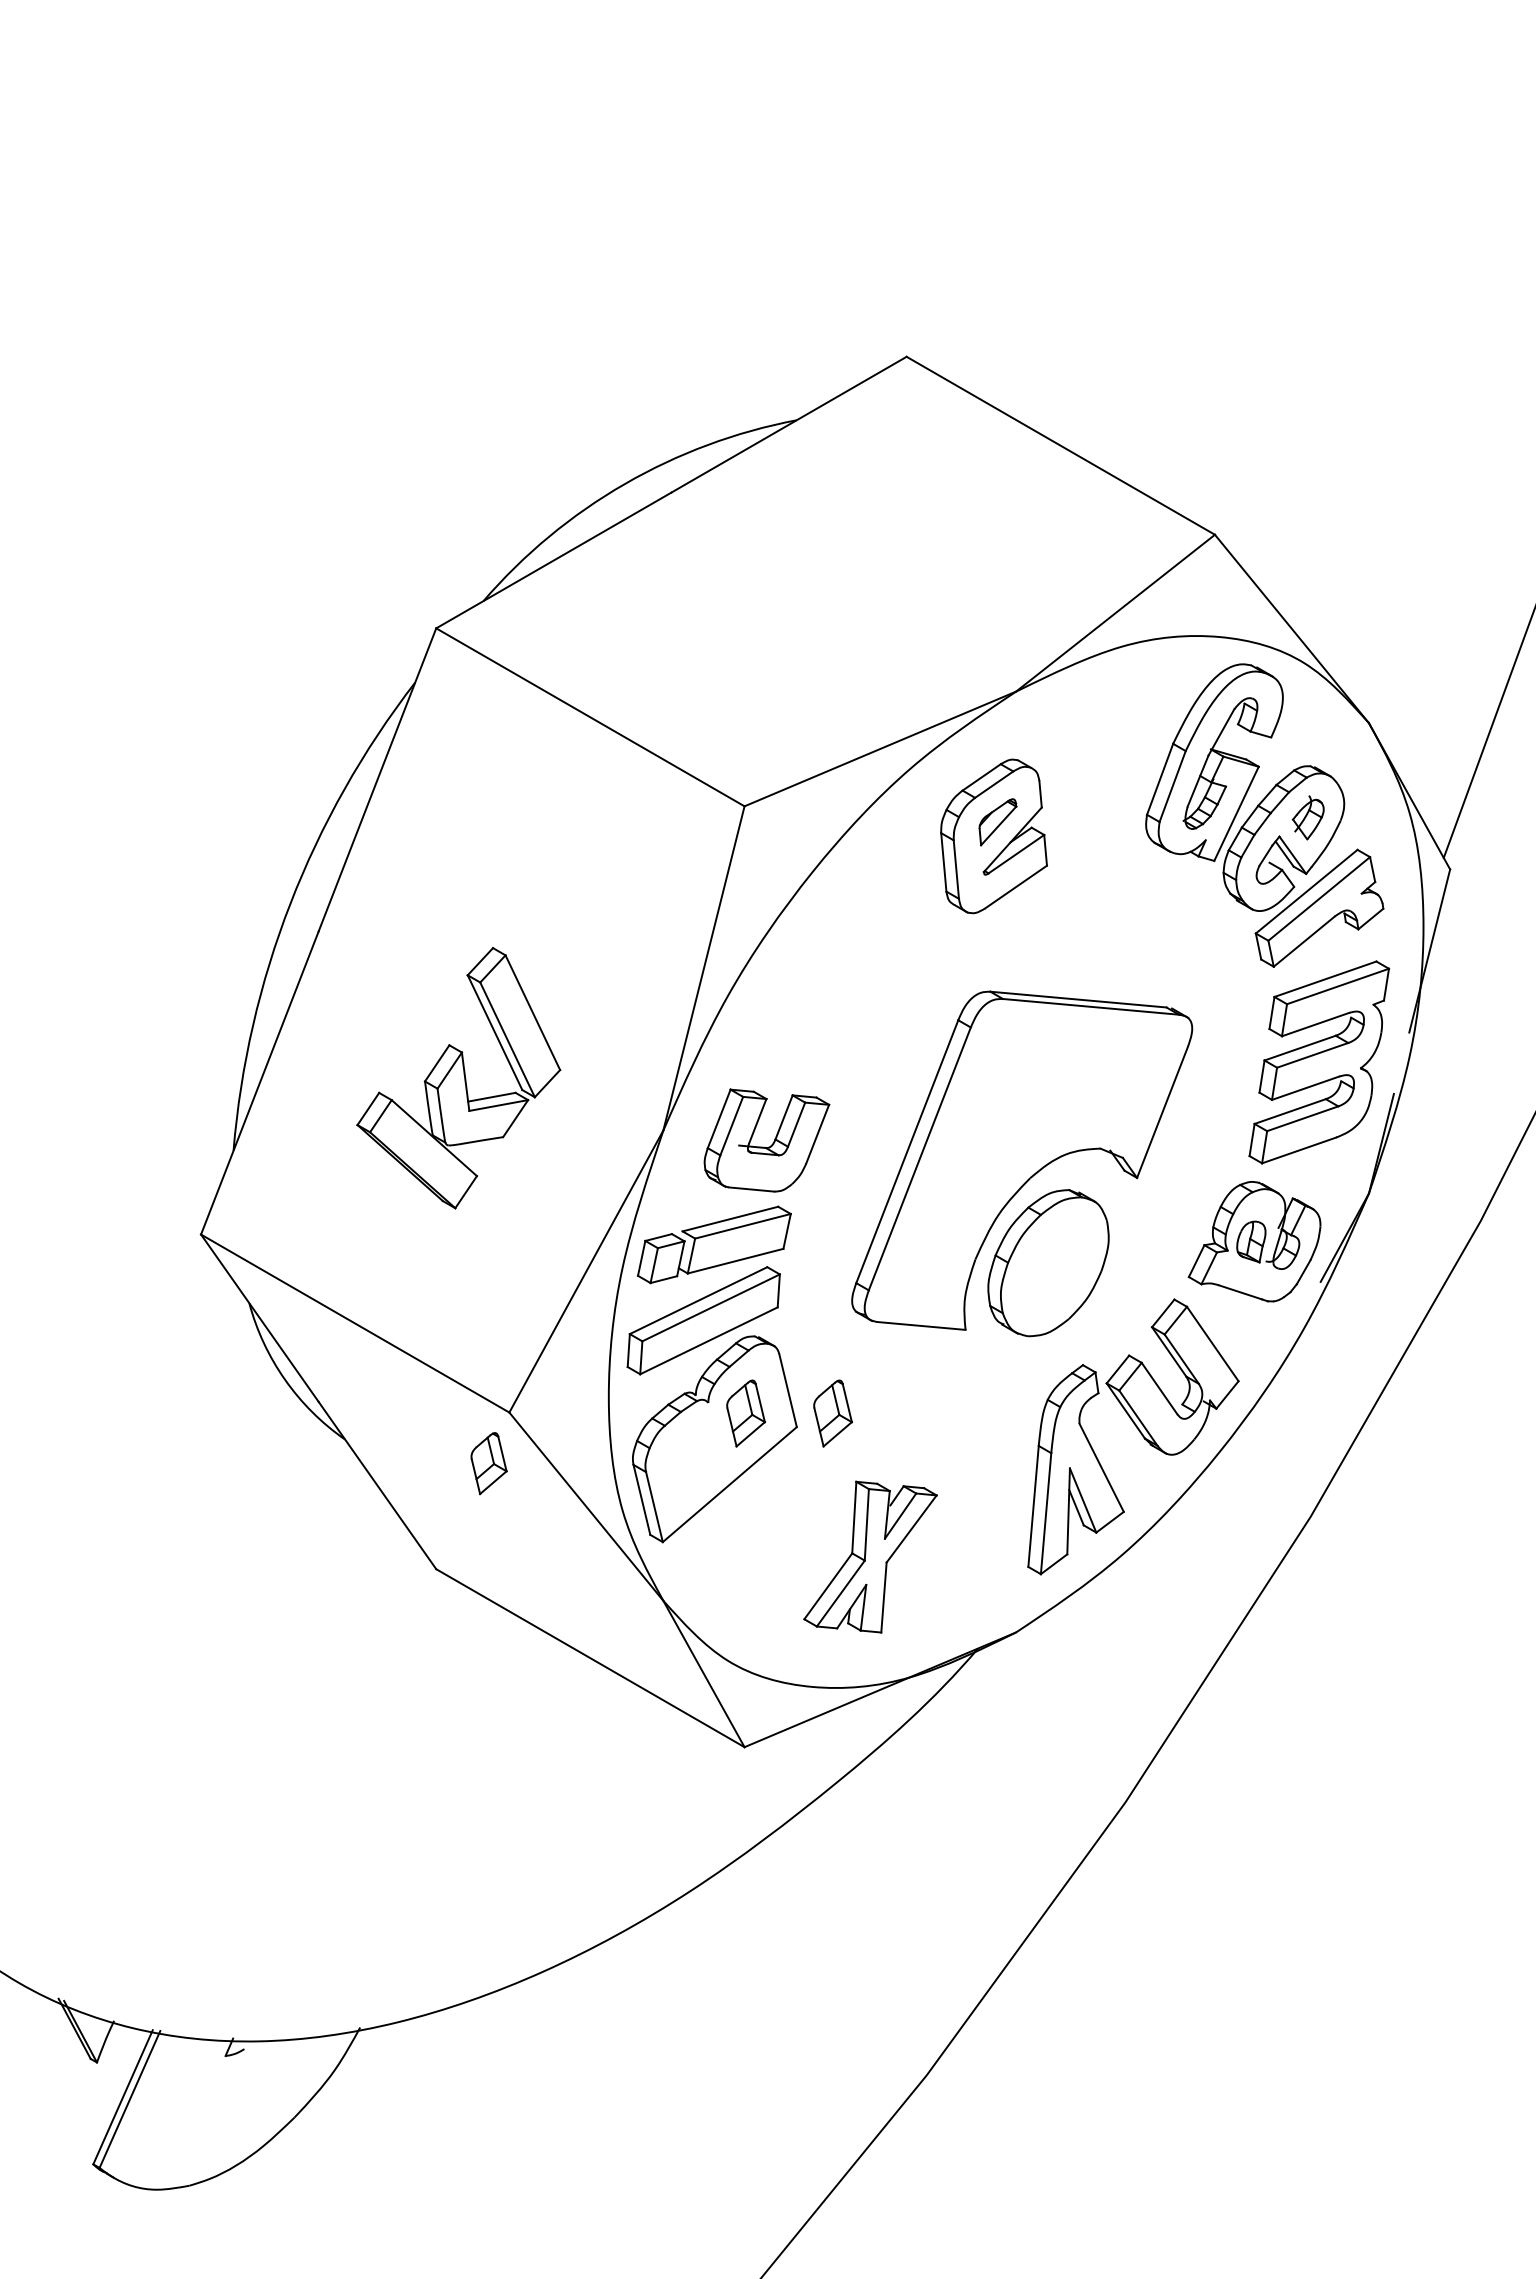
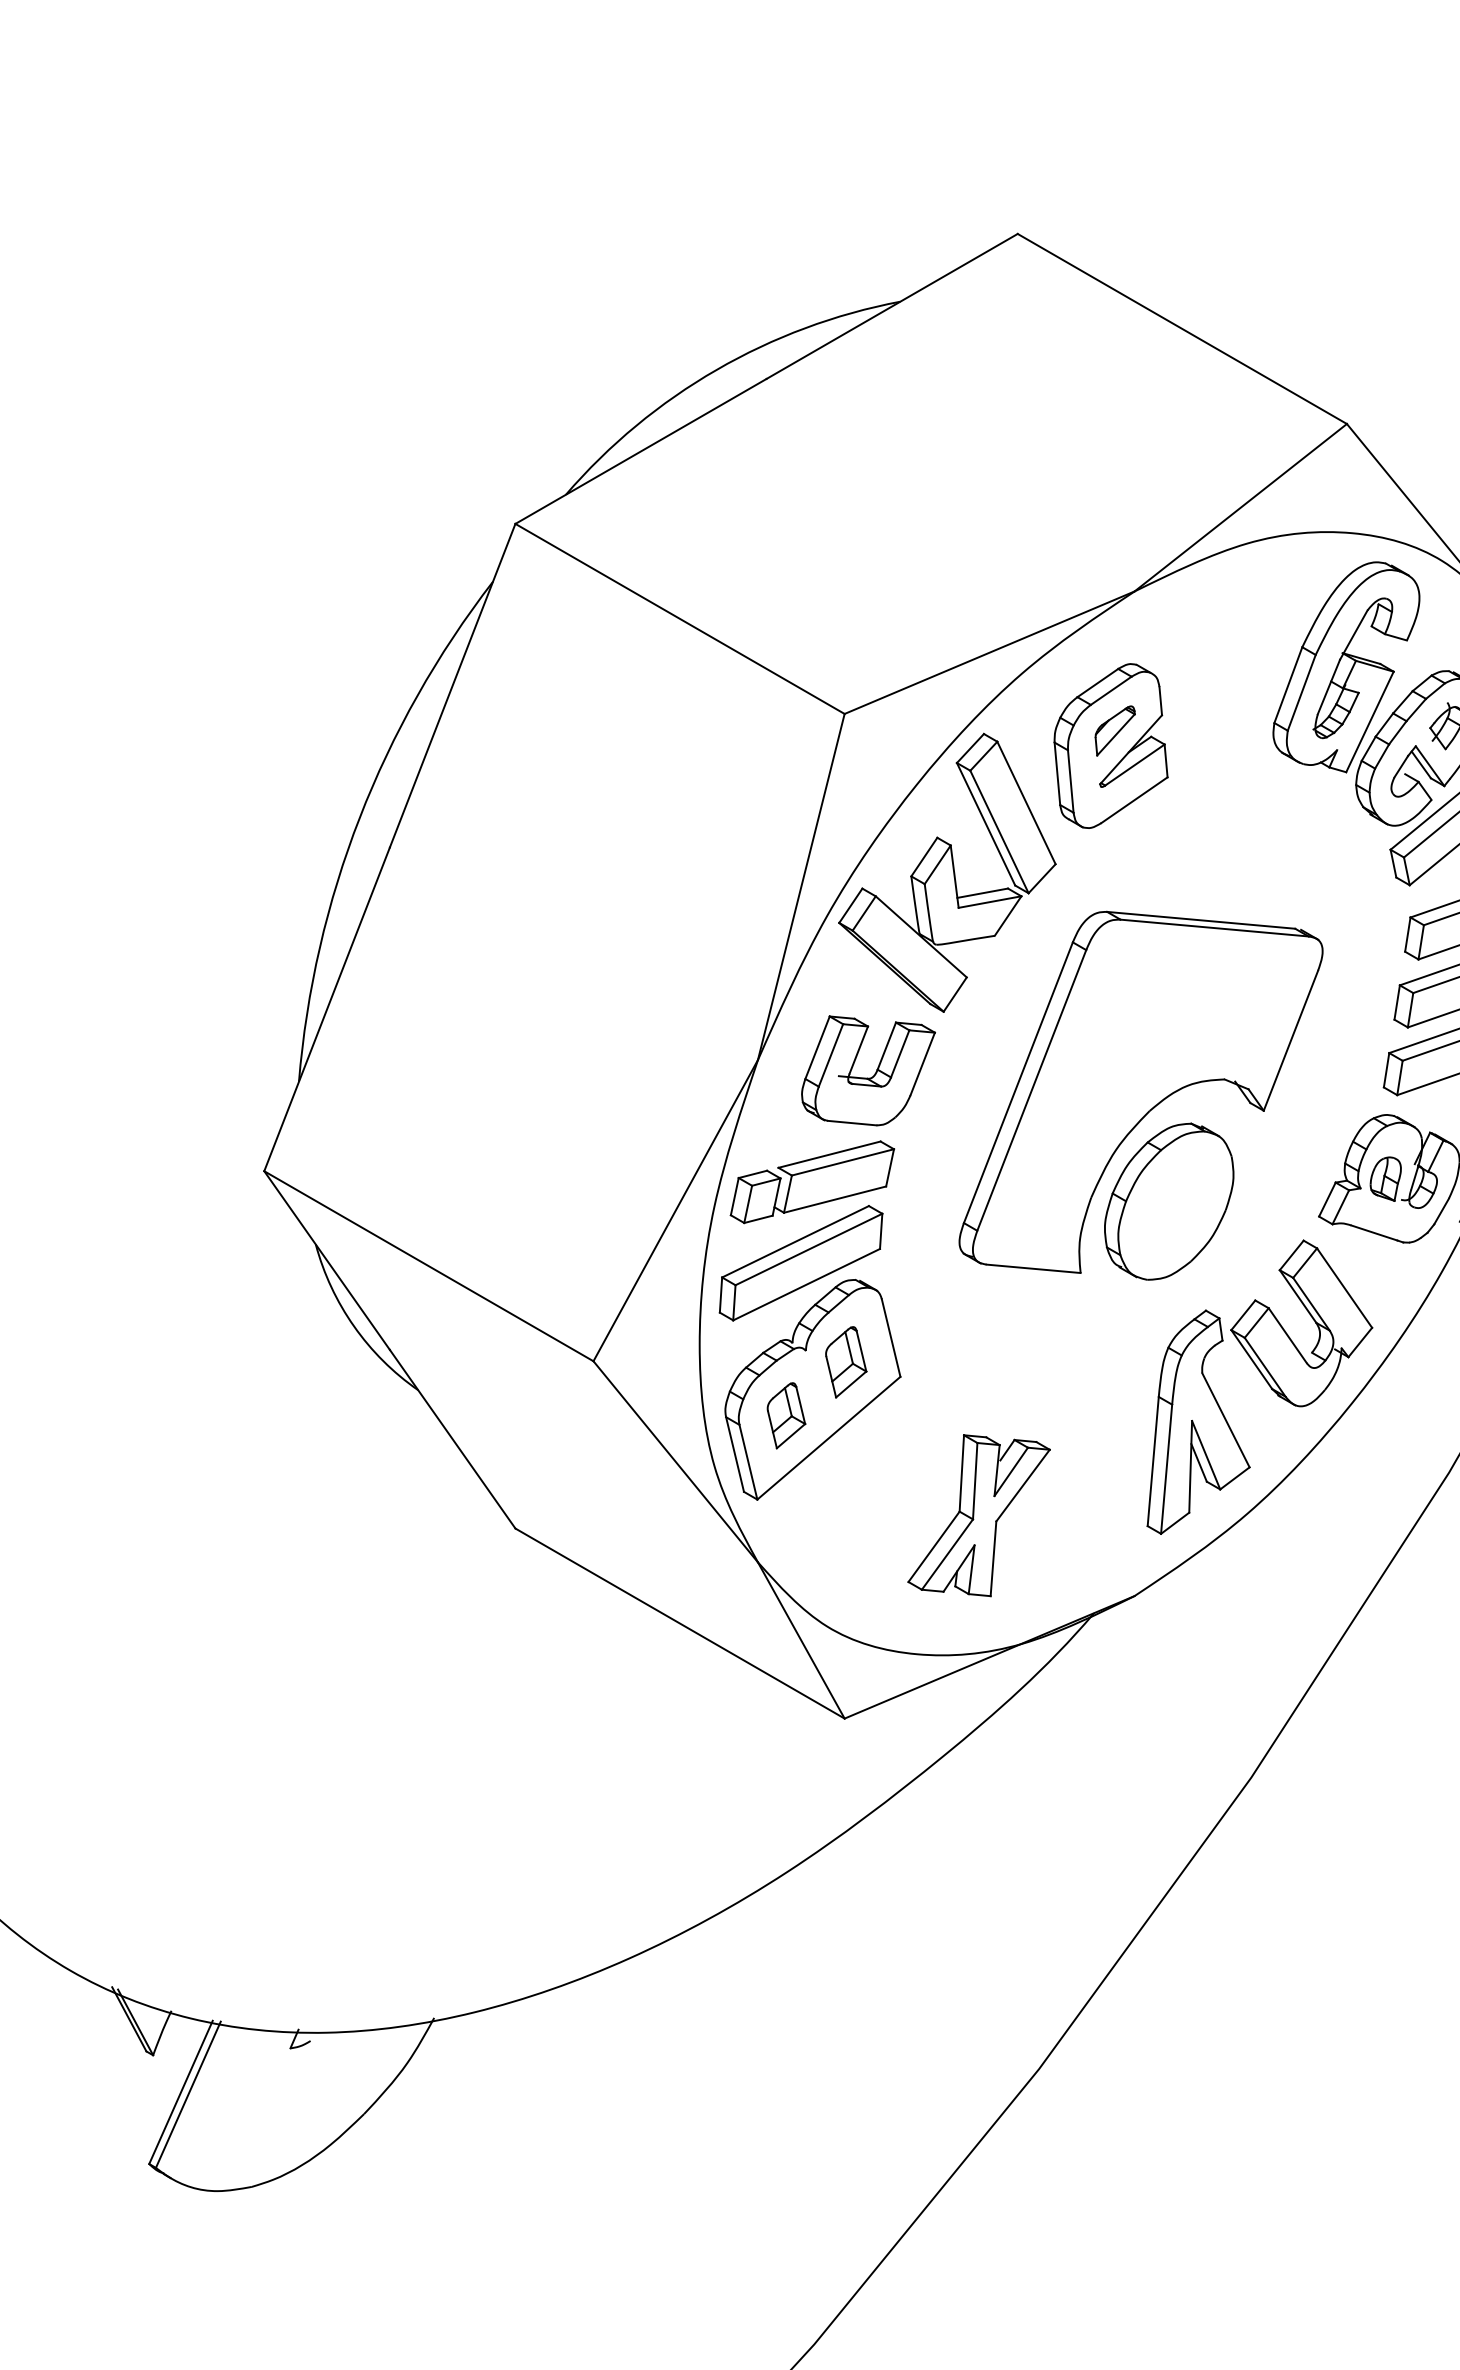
part: (458, 1078) -> (947, 873), moved
part: (832, 1413) -> (938, 1362), removed
part: (488, 1463) -> (785, 1415), moved

